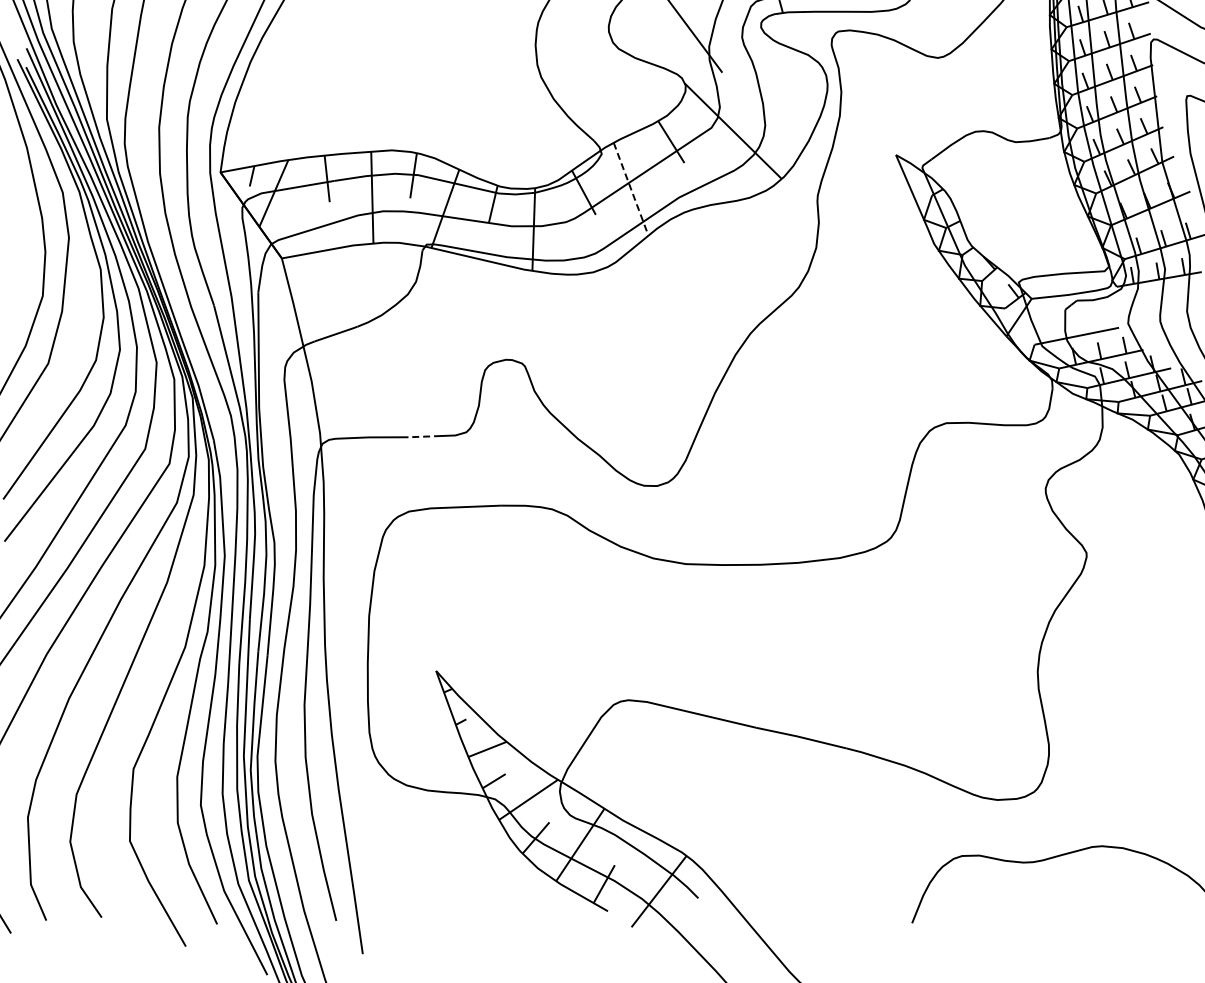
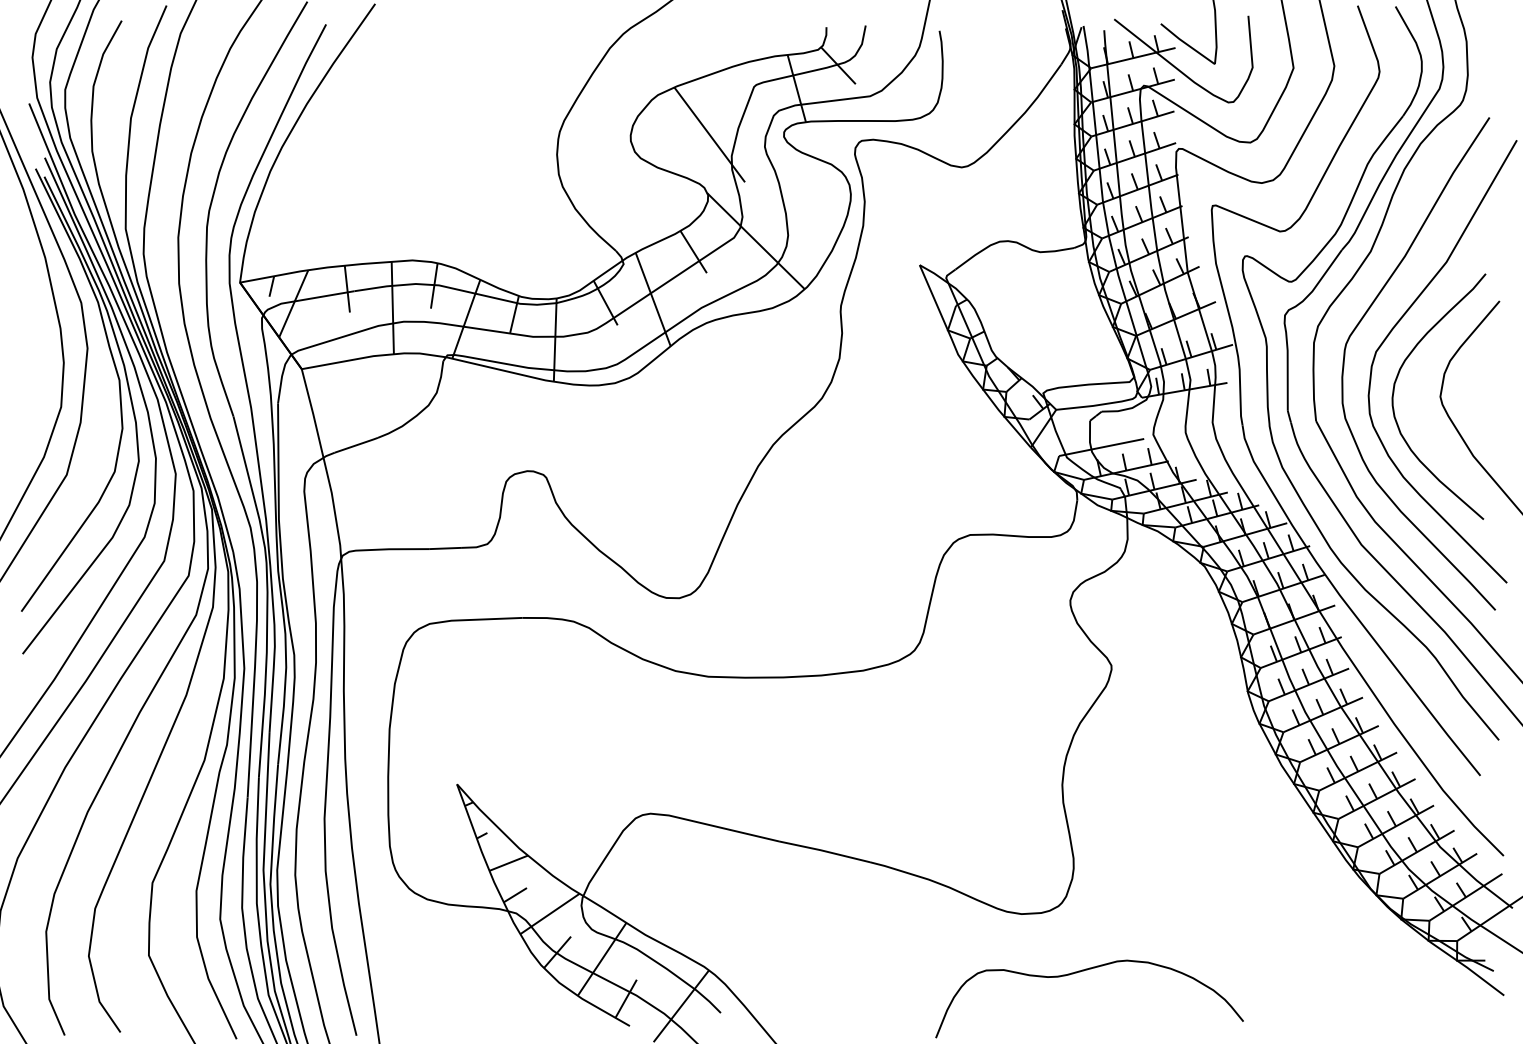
line: (631, 189) -> (653, 299), dashed -> solid
line: (424, 436) -> (445, 548), dashed -> solid

